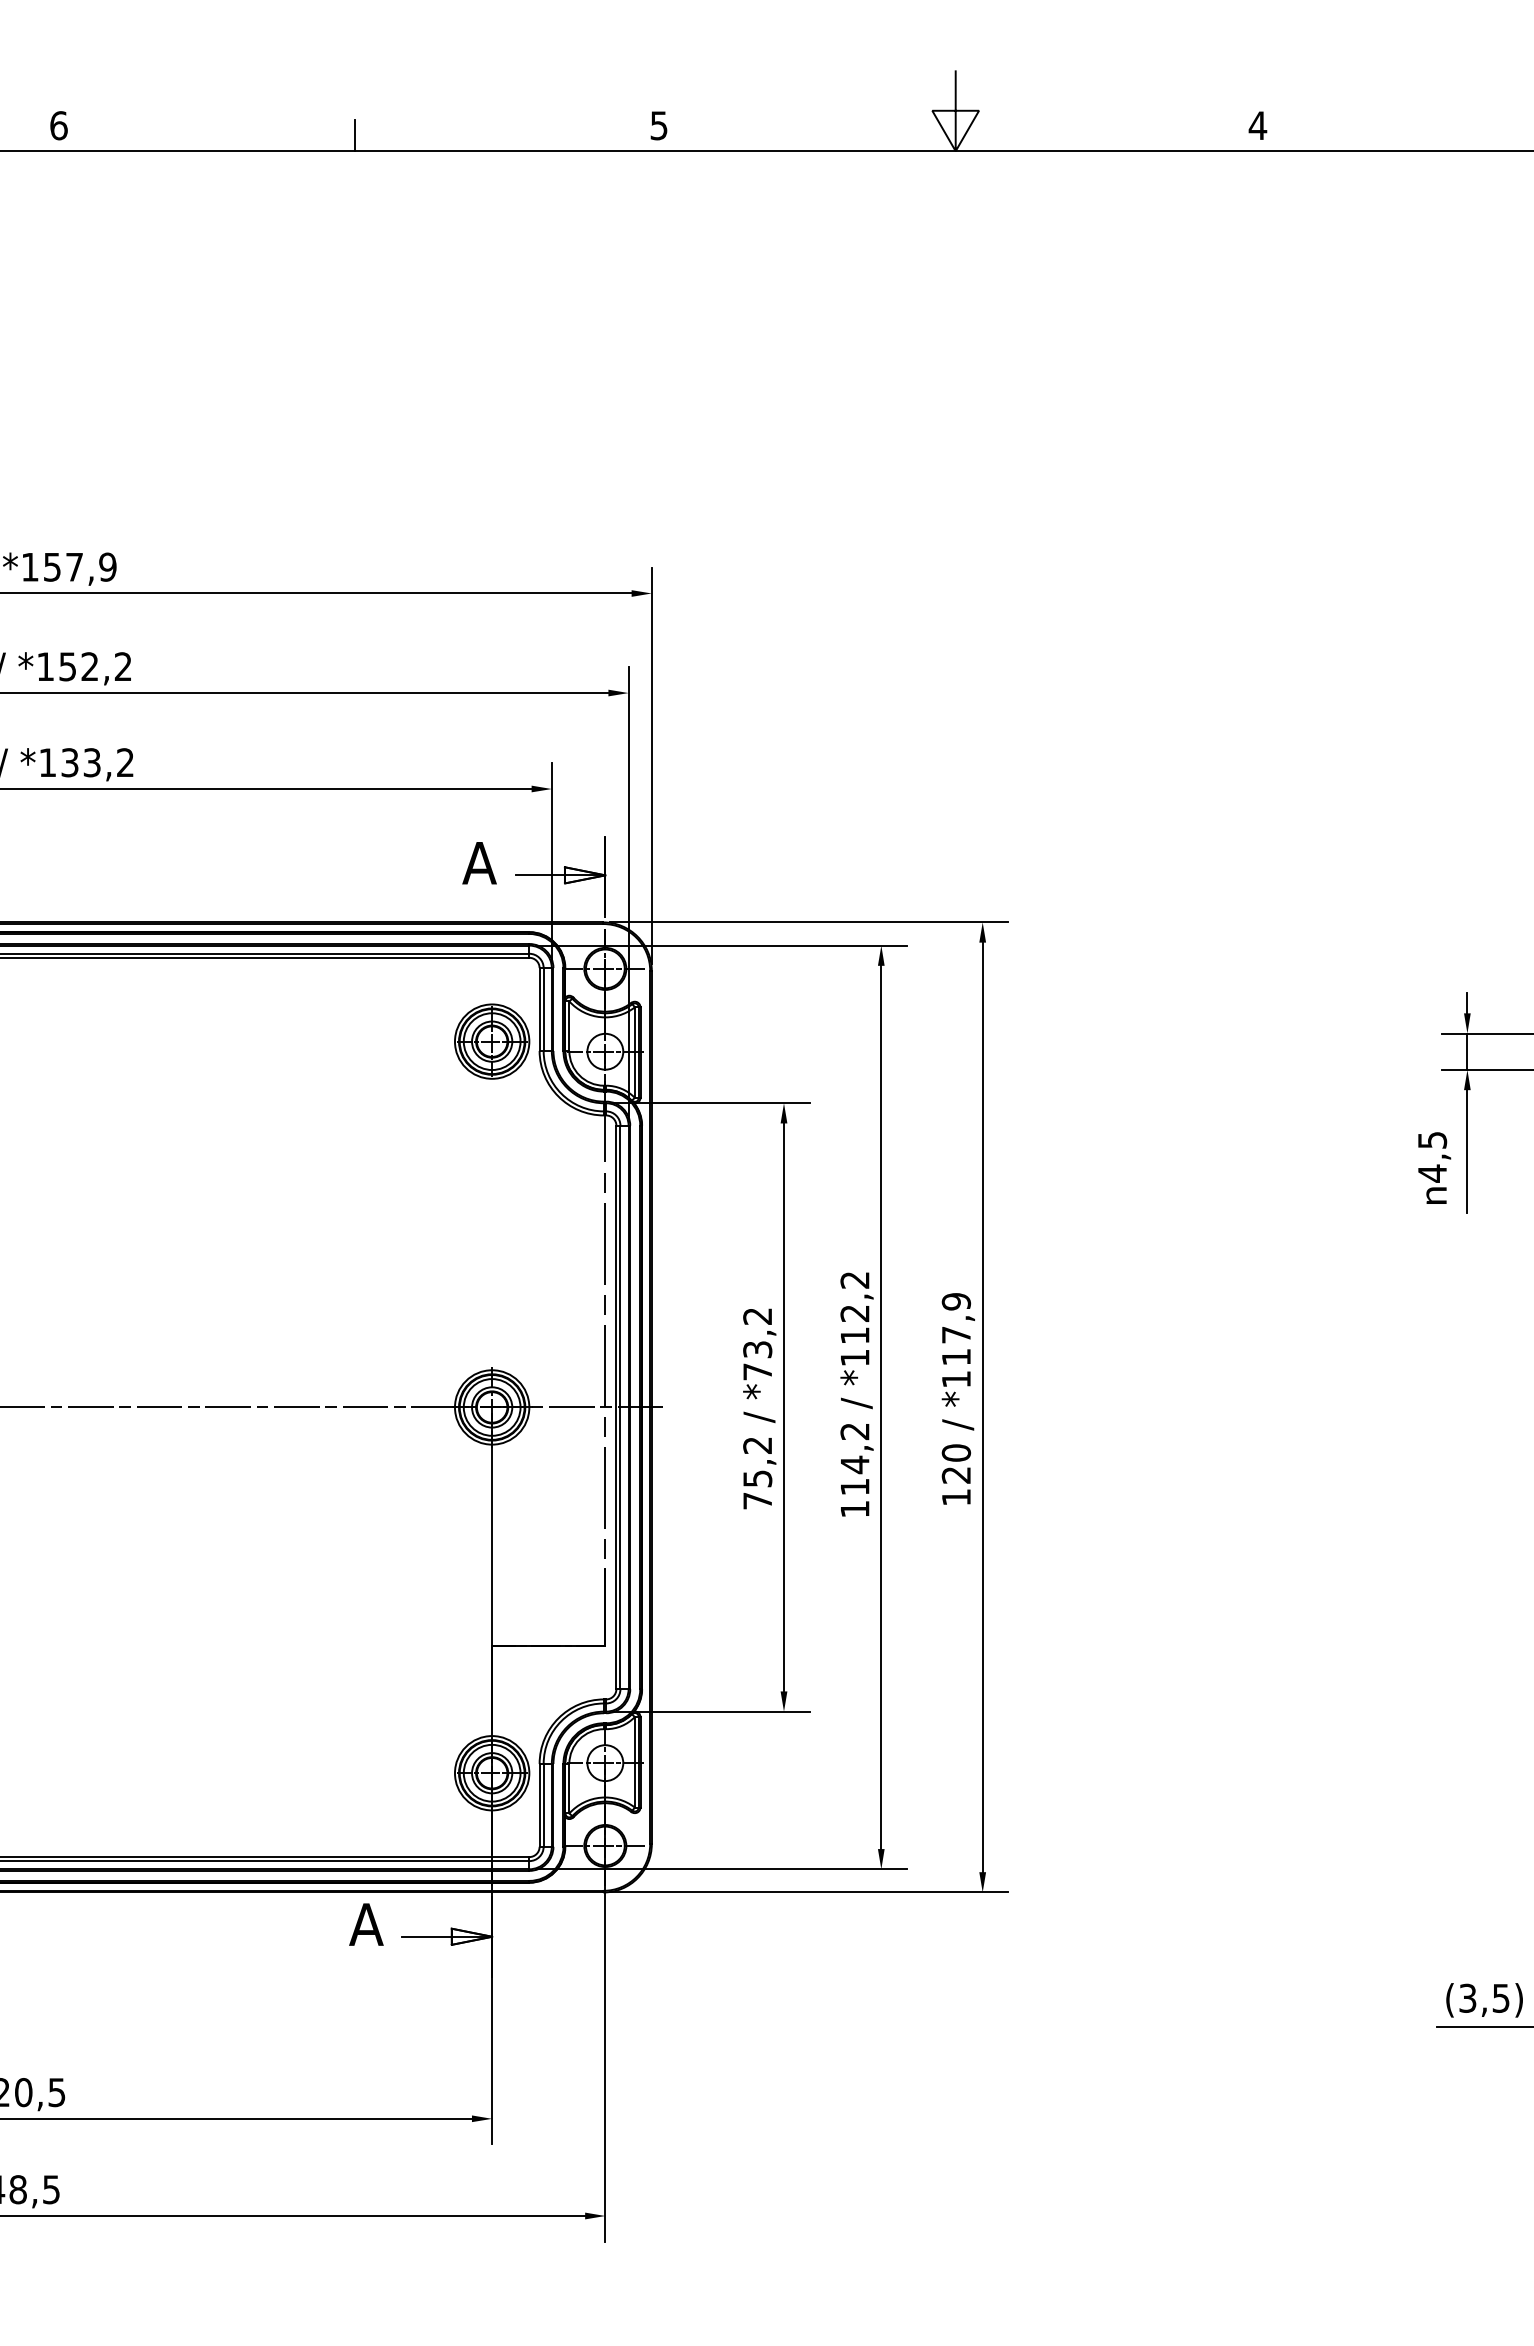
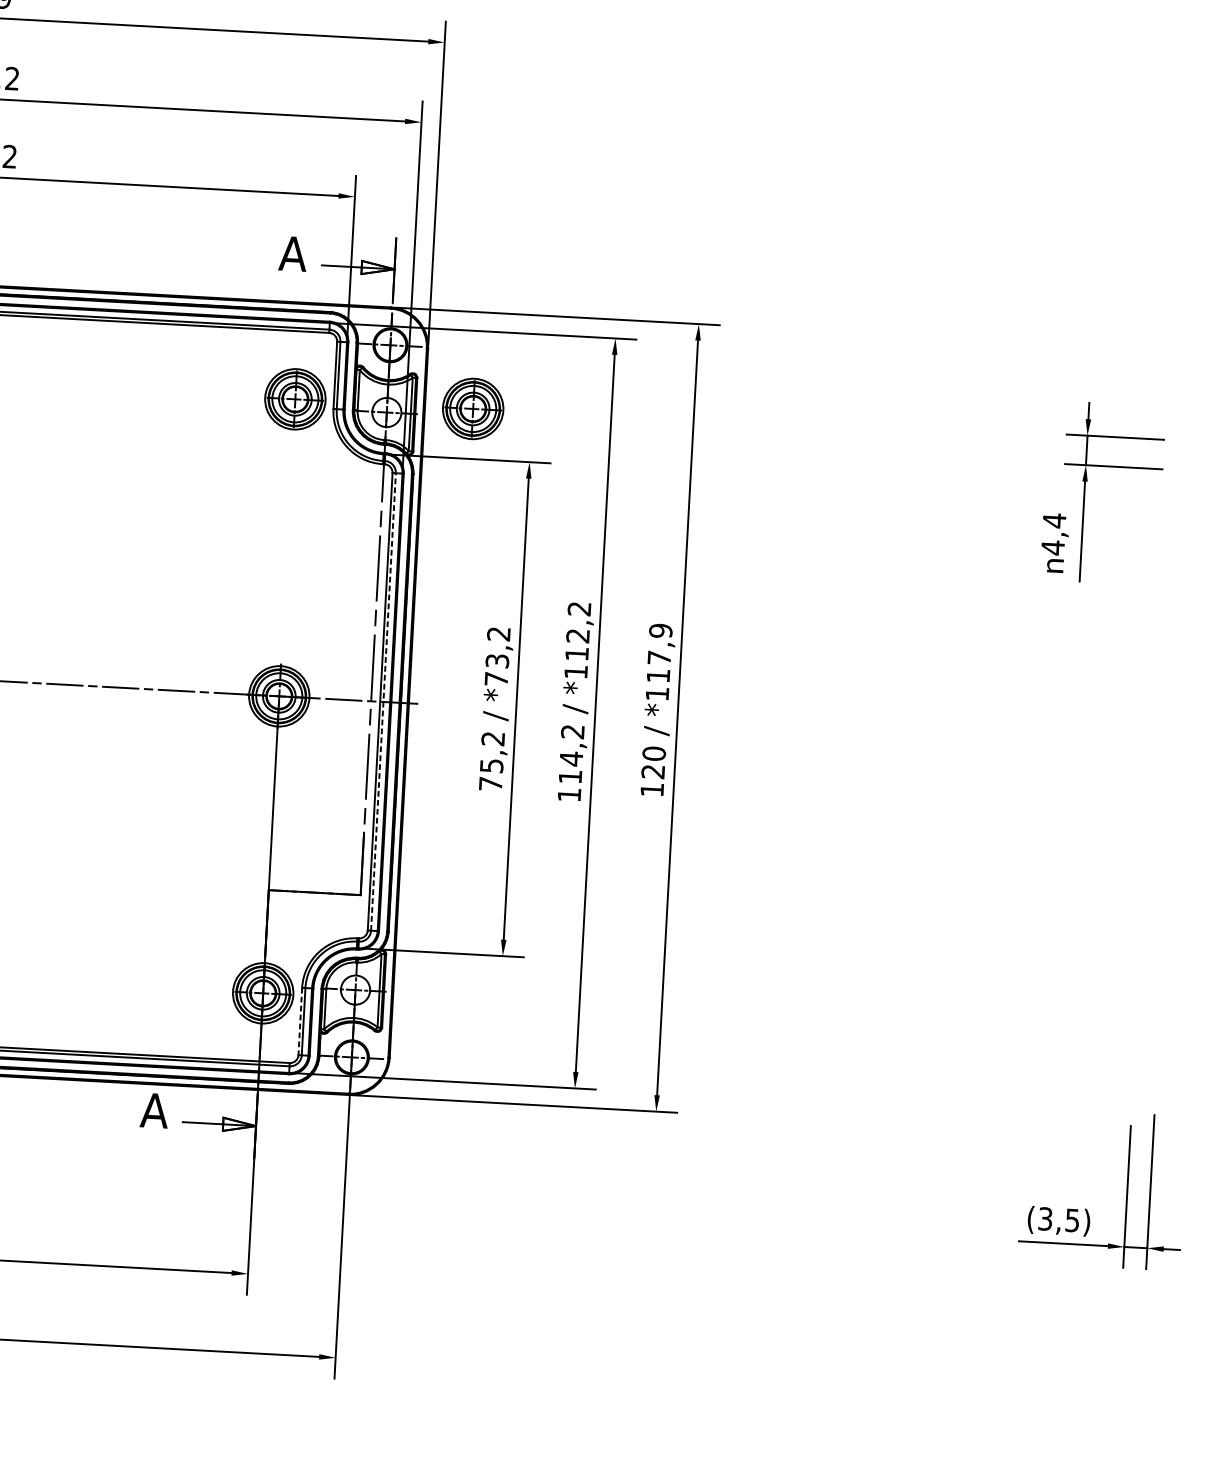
part: (711, 1041) -> (473, 408), added
text: (1432, 1140) -> (1054, 520), 4,5 -> 4,4
line: (620, 1407) -> (383, 702), solid -> dashed
line: (539, 1805) -> (300, 1021), solid -> dashed

